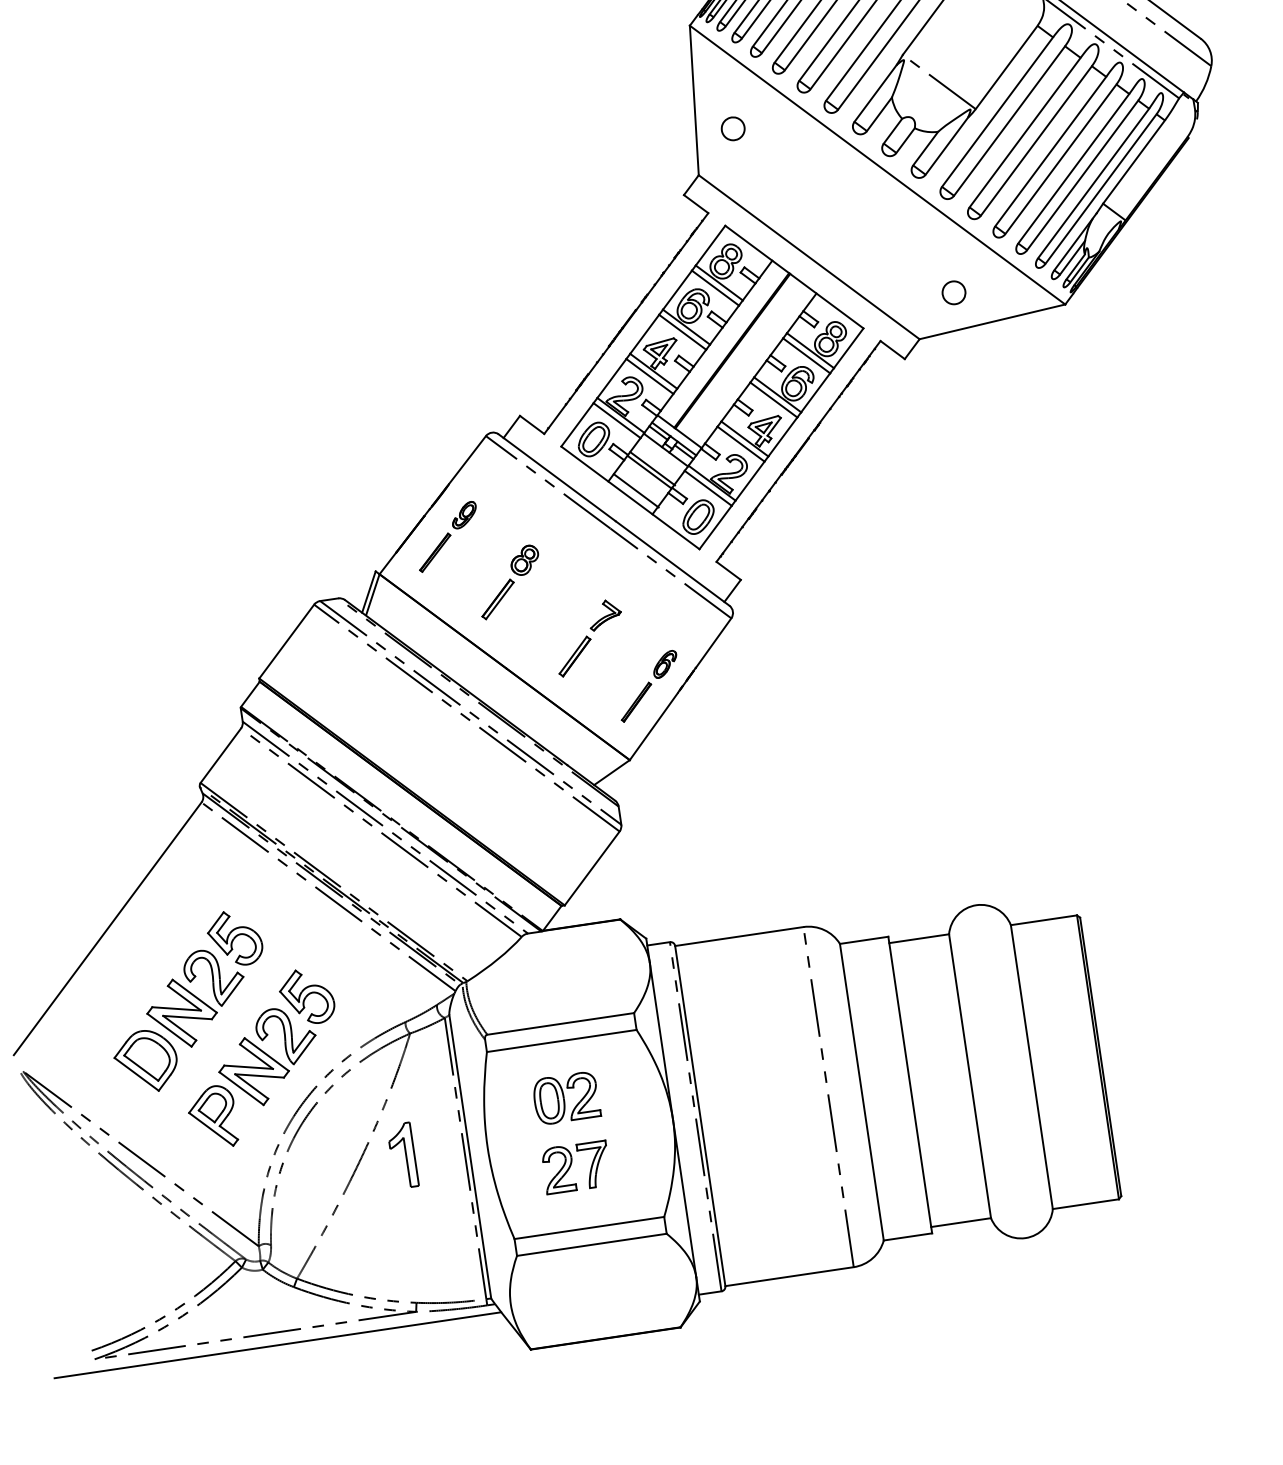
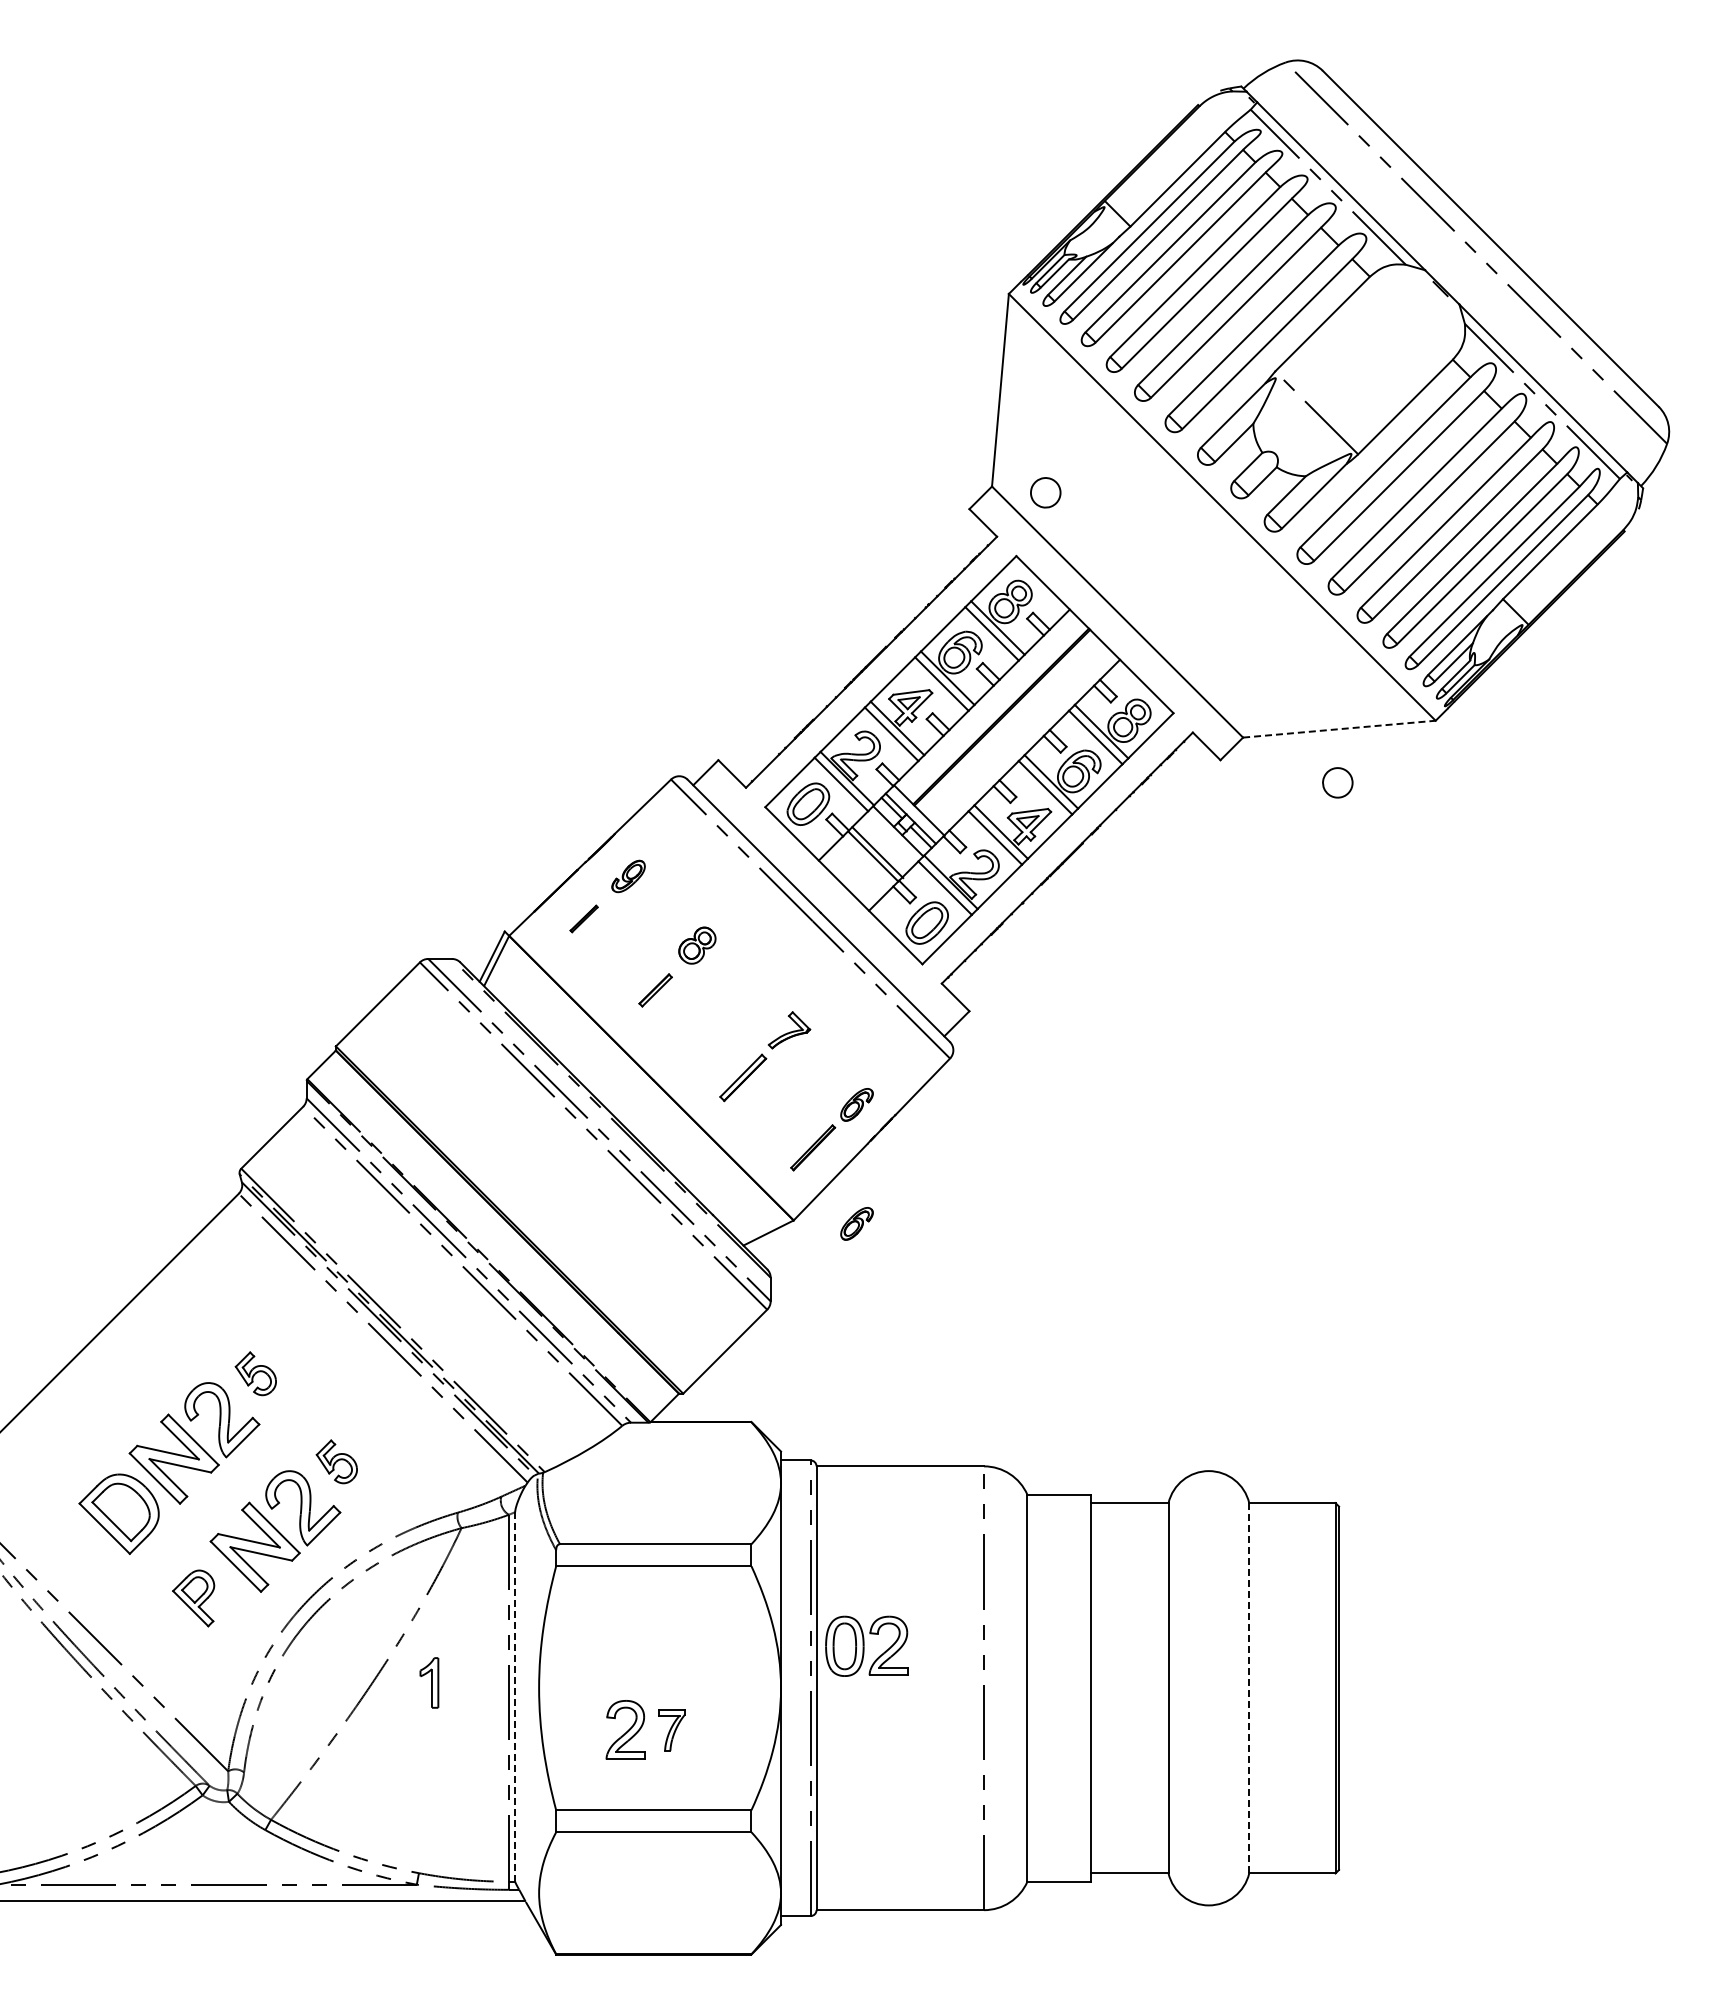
part: (732, 128) -> (1045, 492), moved
part: (953, 292) -> (1337, 782), moved
line: (992, 322) -> (1339, 729), solid -> dashed
line: (636, 490) -> (852, 877), removed
part: (434, 552) -> (583, 918), size x0.6
part: (497, 599) -> (655, 990), size x0.7
part: (678, 755) -> (856, 1223), added
part: (234, 938) -> (255, 1373), size x0.6
part: (306, 996) -> (336, 1461), size x0.6
line: (1032, 1066) -> (1249, 1687), solid -> dashed
part: (565, 1097) -> (866, 1645), moved
part: (212, 1117) -> (193, 1598), size x0.7
part: (402, 1155) -> (429, 1682), size x0.6
line: (470, 1156) -> (515, 1696), solid -> dashed
part: (593, 1164) -> (671, 1730), size x0.7

